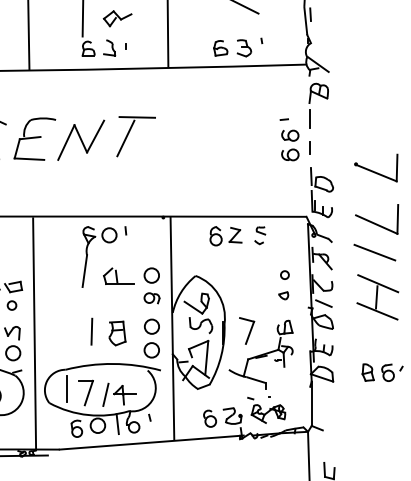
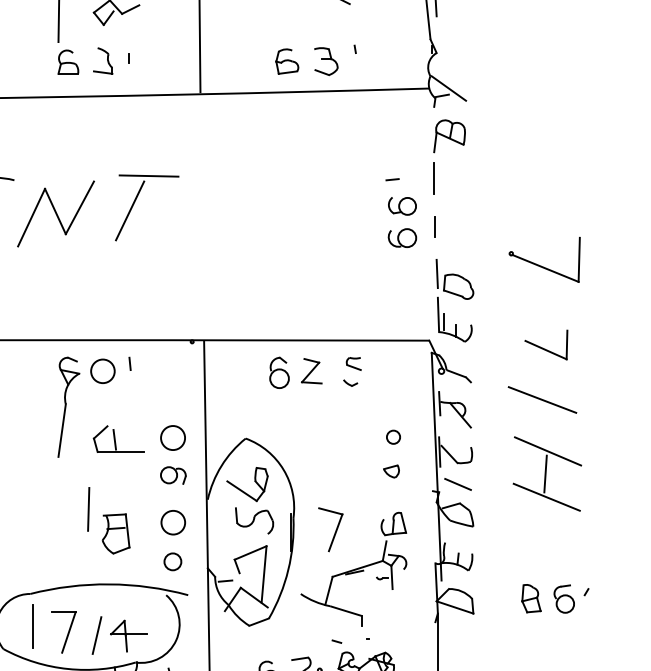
part: (377, 219) -> (546, 345), size x0.6
line: (91, 331) -> (88, 509), moved
circle: (151, 350) -> (172, 562), size x0.7

